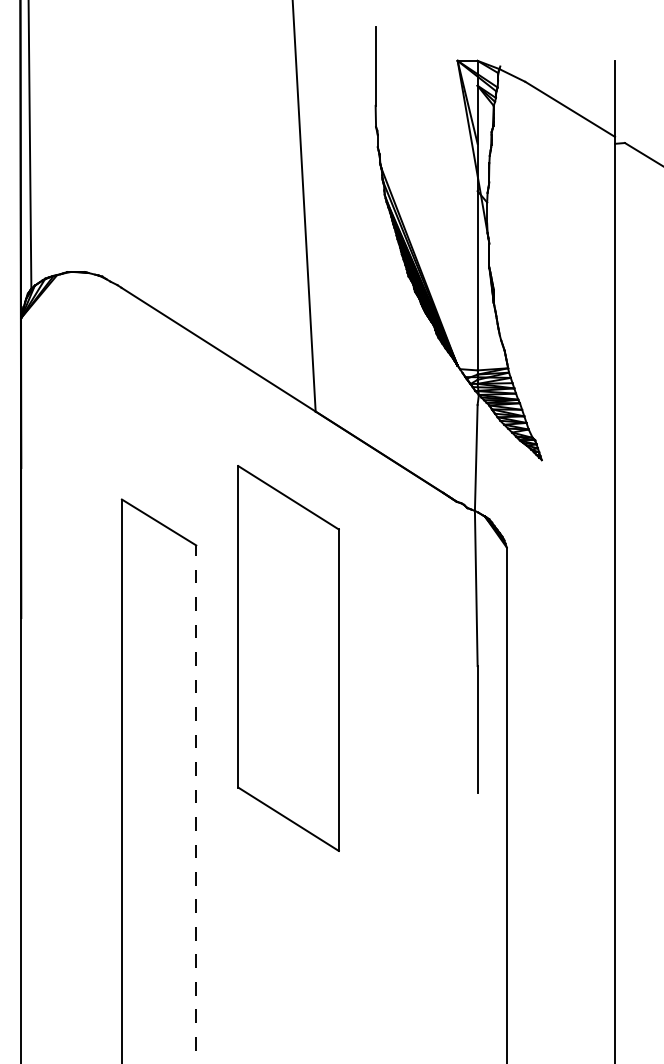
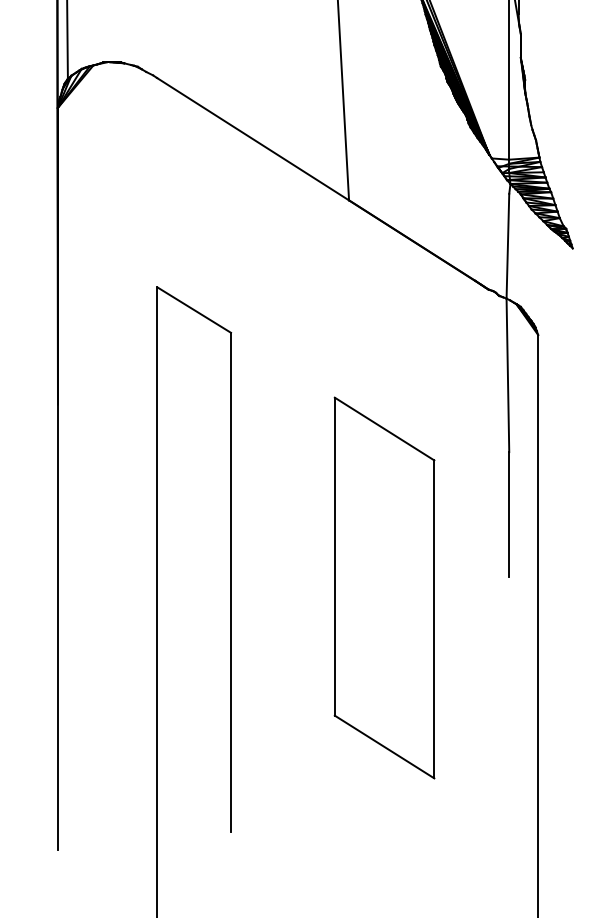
part: (288, 658) -> (384, 588), moved
line: (196, 798) -> (231, 583), dashed -> solid

